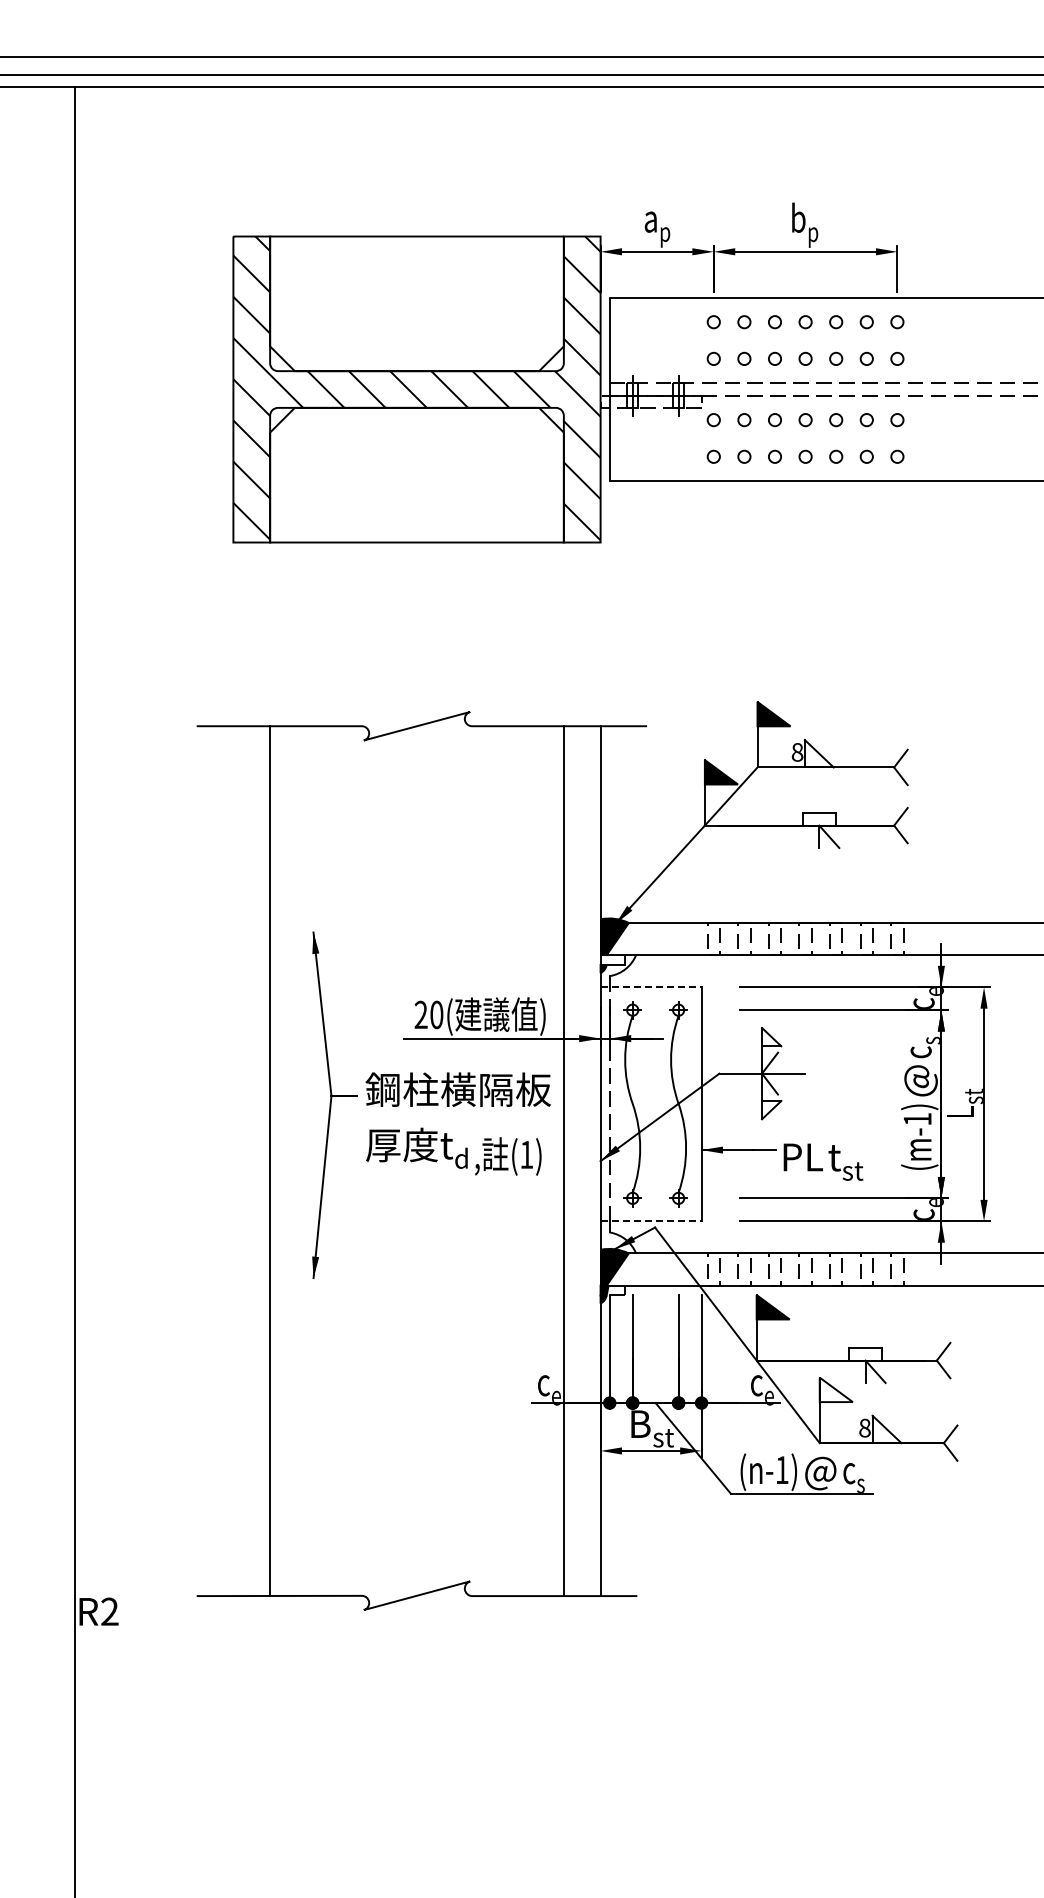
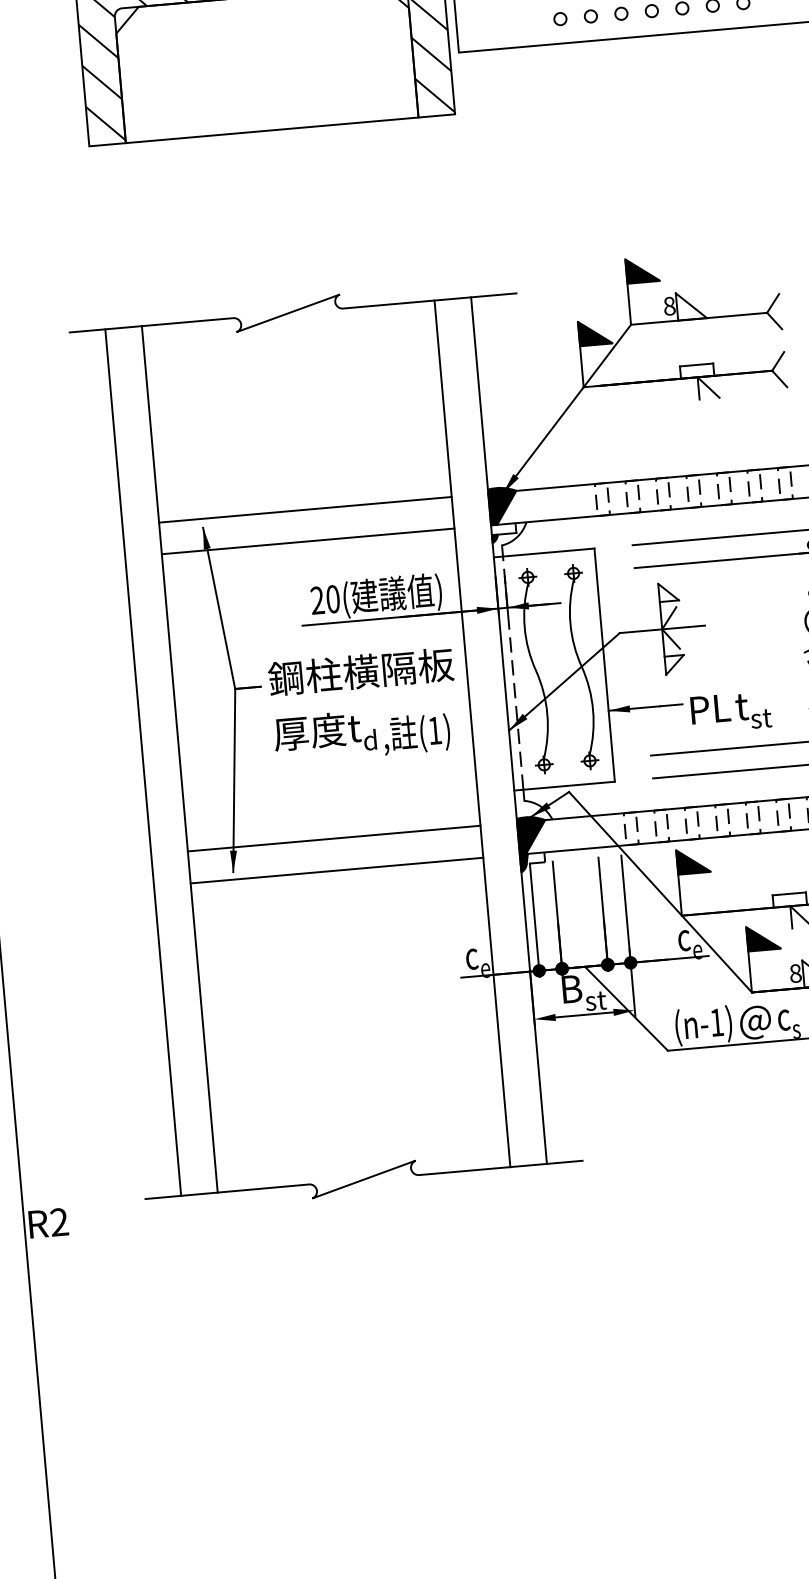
line: (416, 923) -> (304, 509), added
line: (416, 955) -> (307, 541), added
line: (651, 987) -> (544, 553), dashed -> solid
line: (233, 1161) -> (143, 762), added
line: (651, 1221) -> (565, 786), dashed -> solid
line: (416, 1253) -> (333, 838), added
line: (416, 1285) -> (336, 870), added
fill: (835, 1389) -> (762, 937), added

